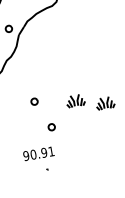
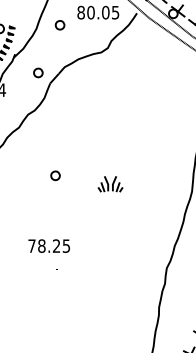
part: (105, 103) -> (149, 194), removed
part: (51, 127) -> (72, 213), removed
text: (39, 153) -> (49, 245), 90.91 -> 78.25

